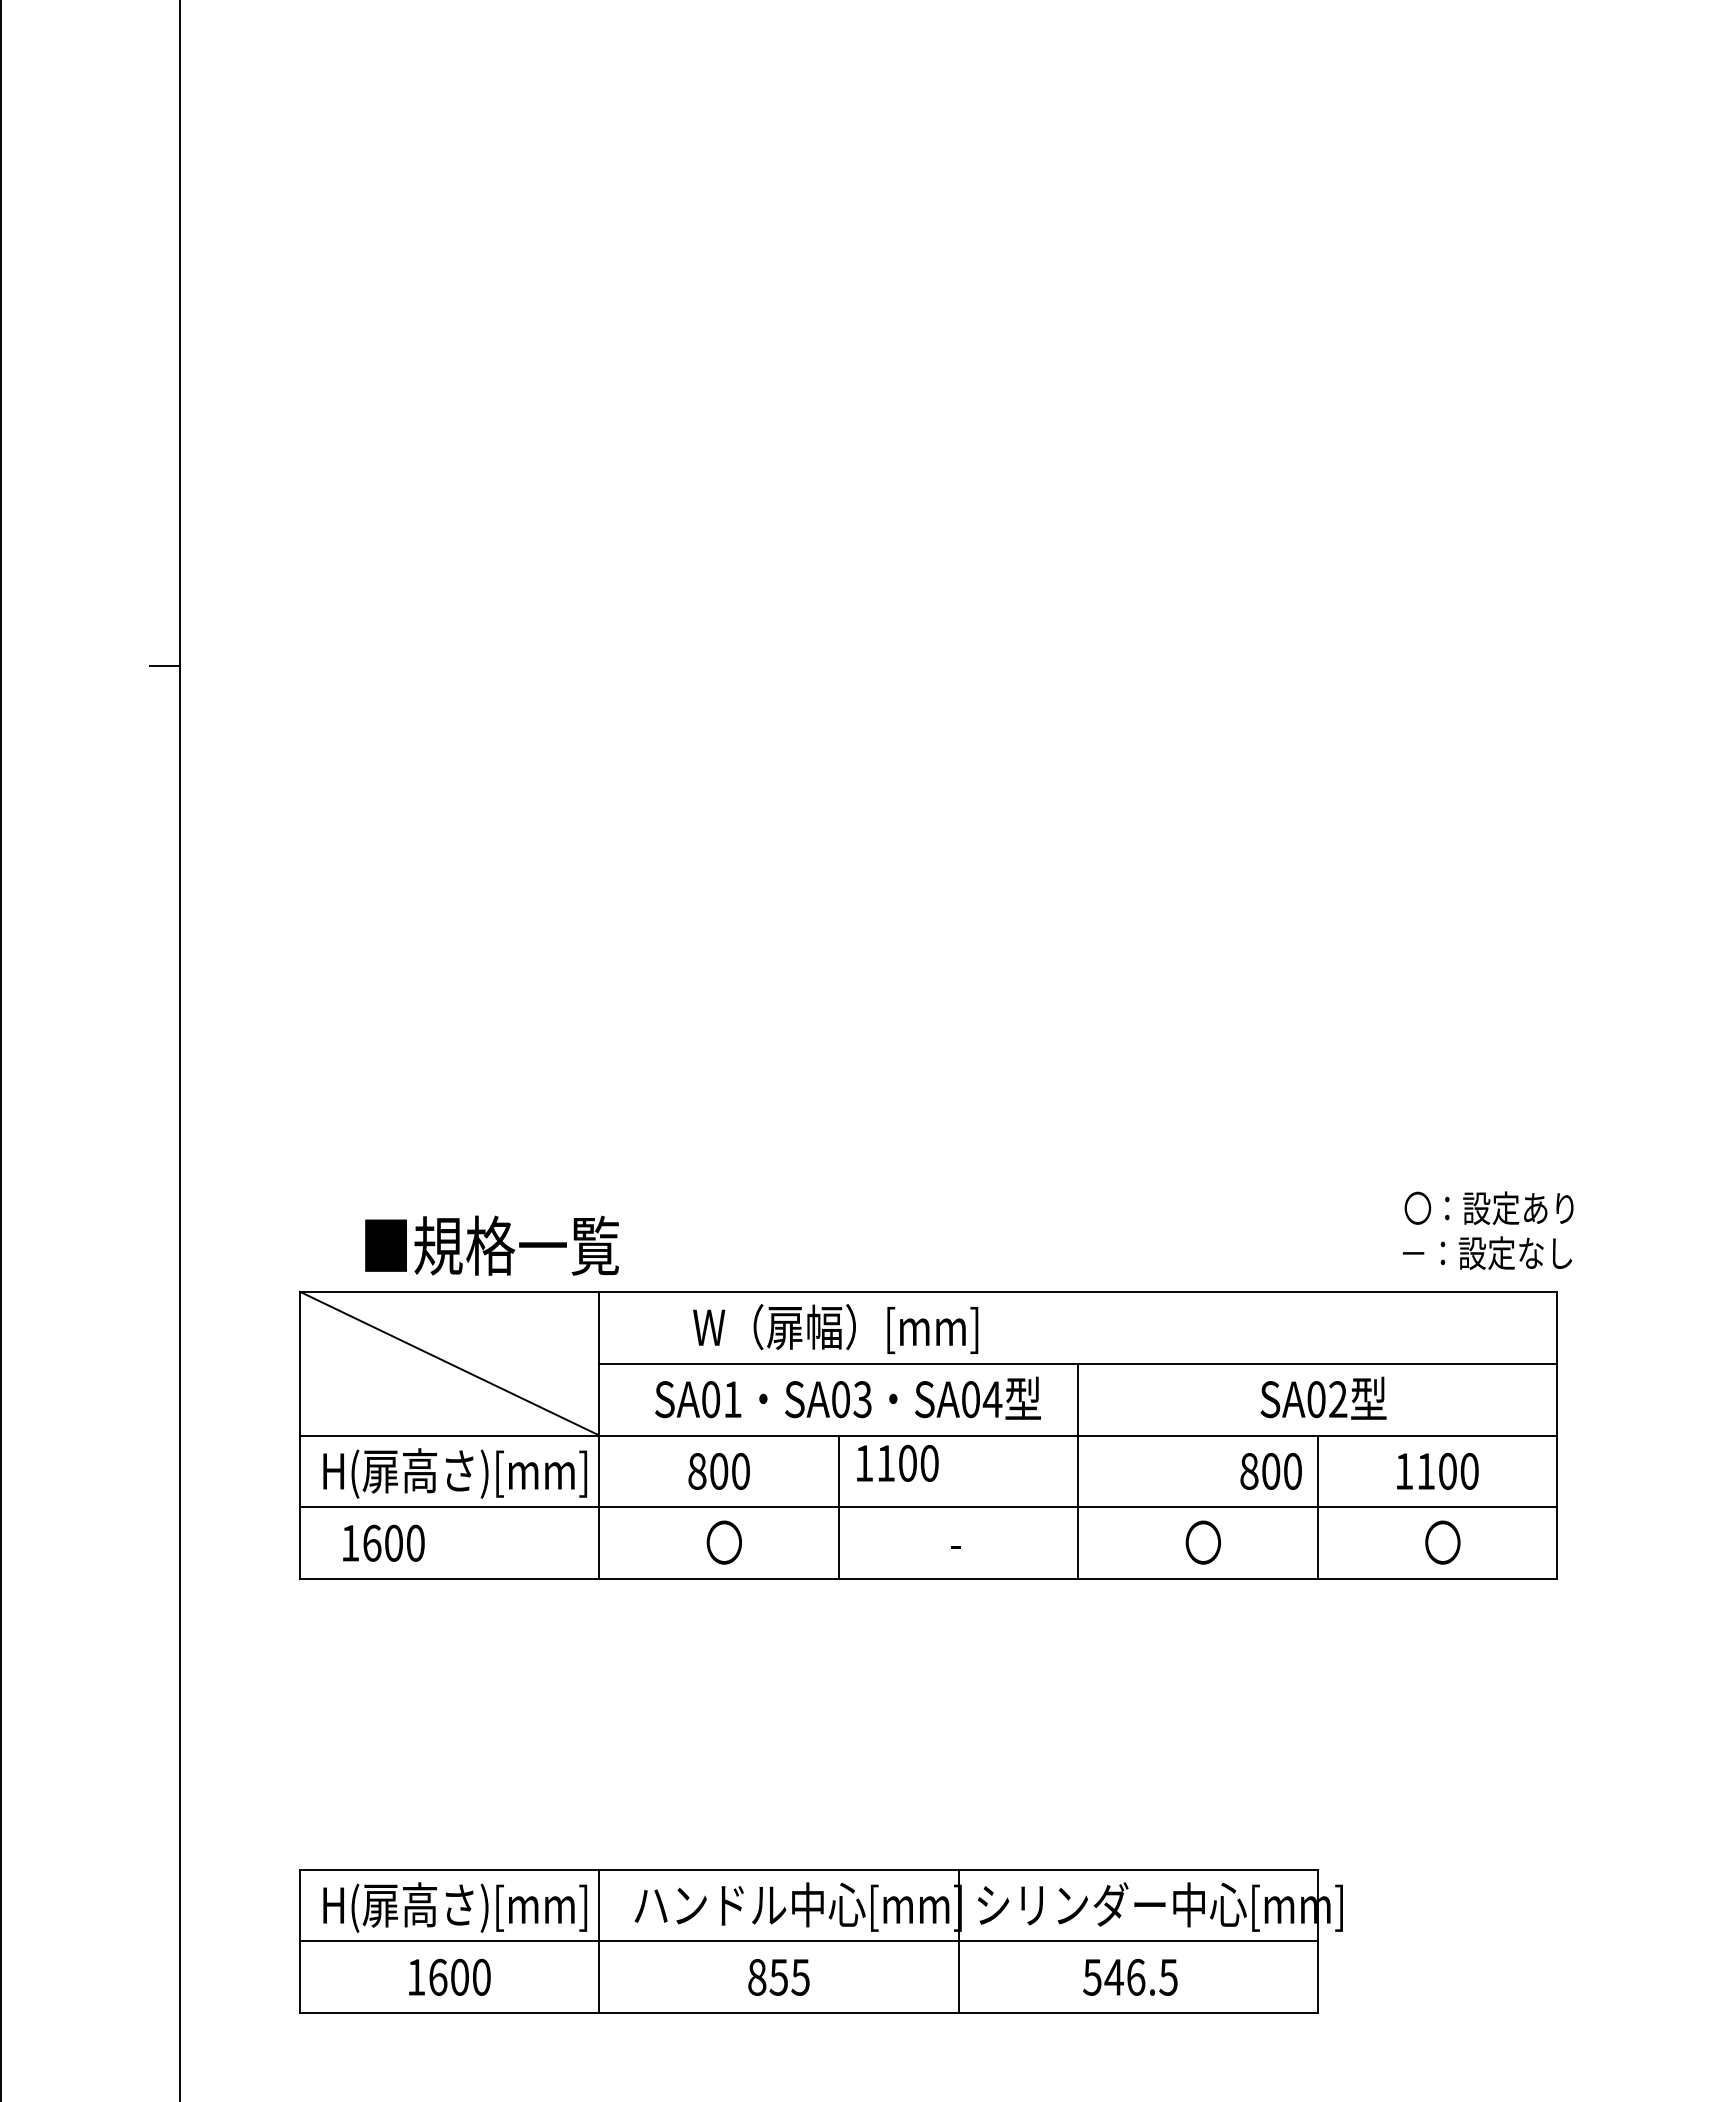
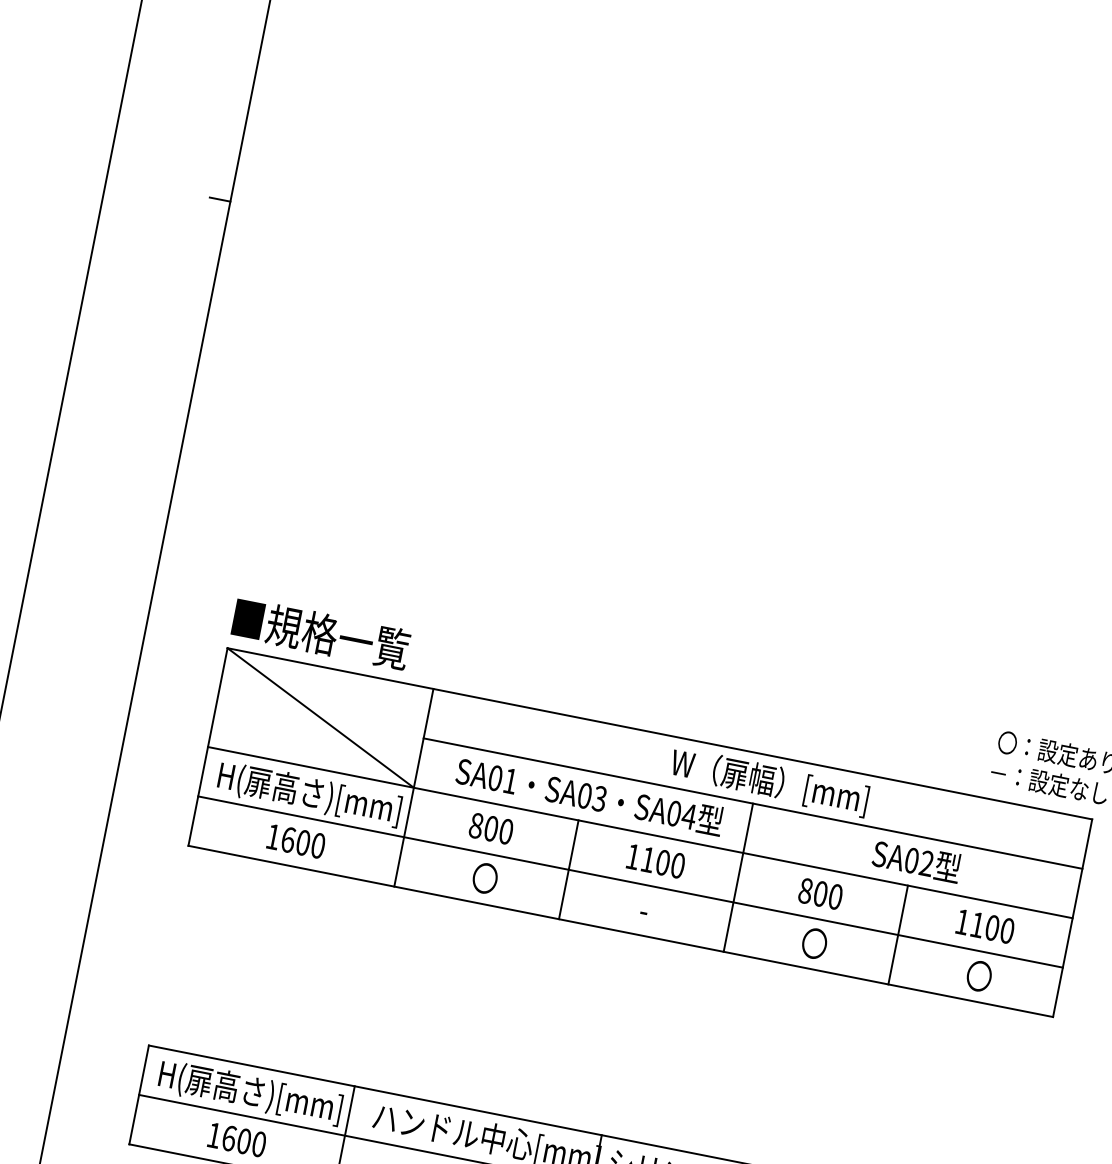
text: (491, 1245) -> (320, 633), moved
text: (835, 1328) -> (769, 781), moved
text: (897, 1463) -> (655, 861), moved
text: (1270, 1471) -> (820, 893), moved
text: (383, 1542) -> (296, 840), moved

